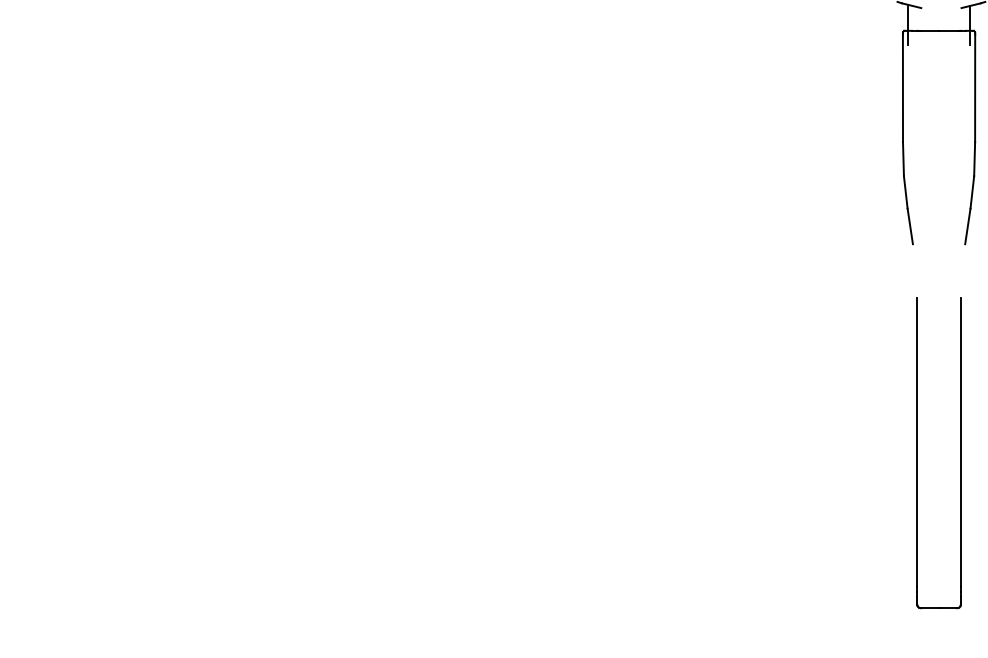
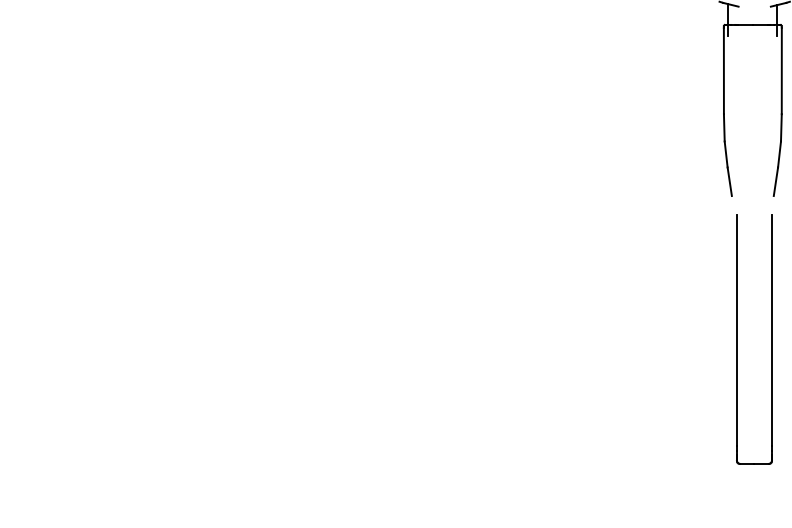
part: (917, 453) -> (737, 339), moved

